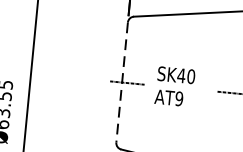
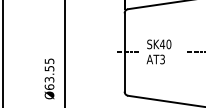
line: (121, 82) -> (124, 52), dashed -> solid
text: (179, 98) -> (162, 59), AT9 -> AT3

